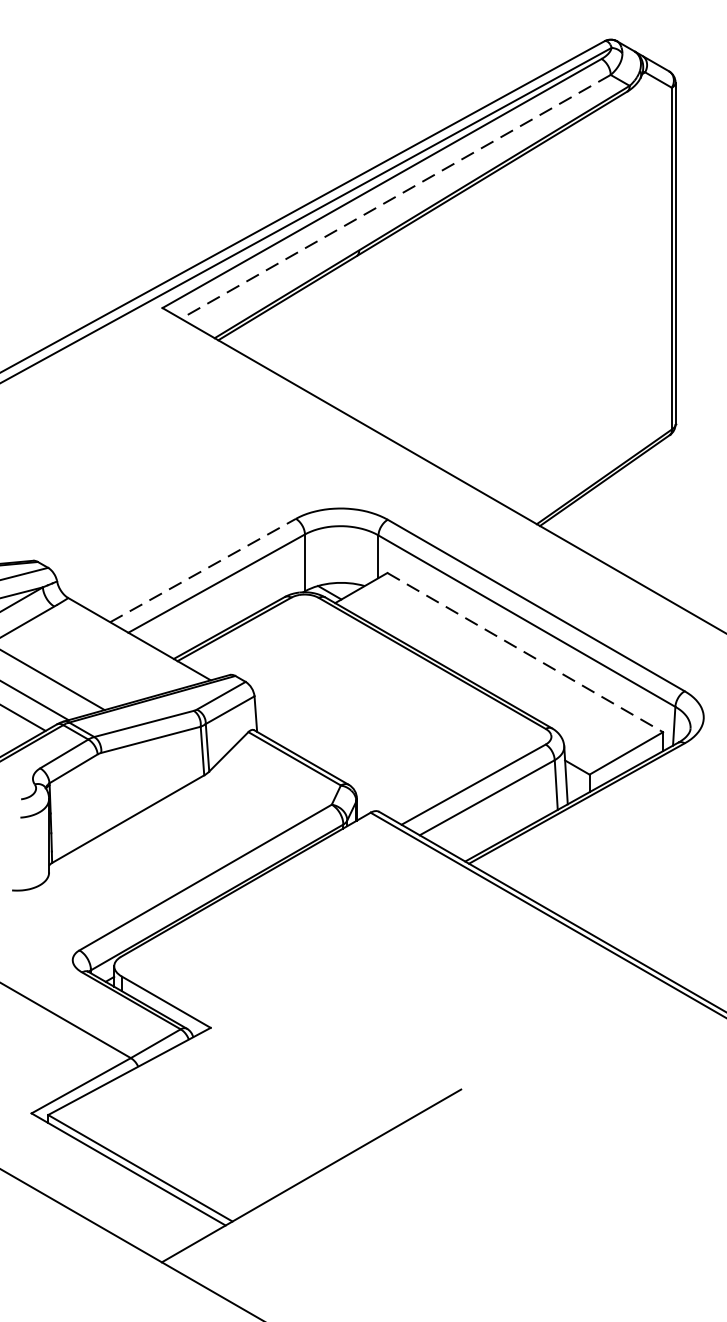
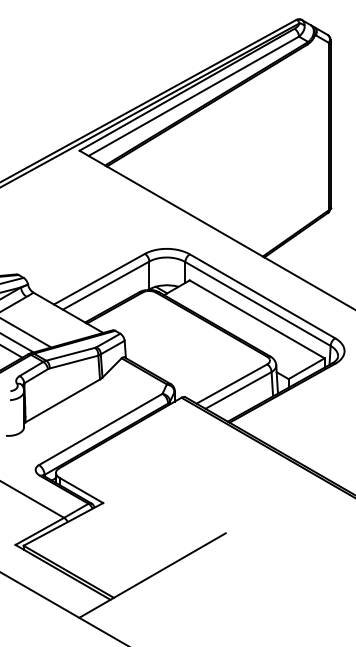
line: (395, 197) -> (193, 96), dashed -> solid
line: (203, 569) -> (99, 278), dashed -> solid
line: (525, 652) -> (257, 319), dashed -> solid

